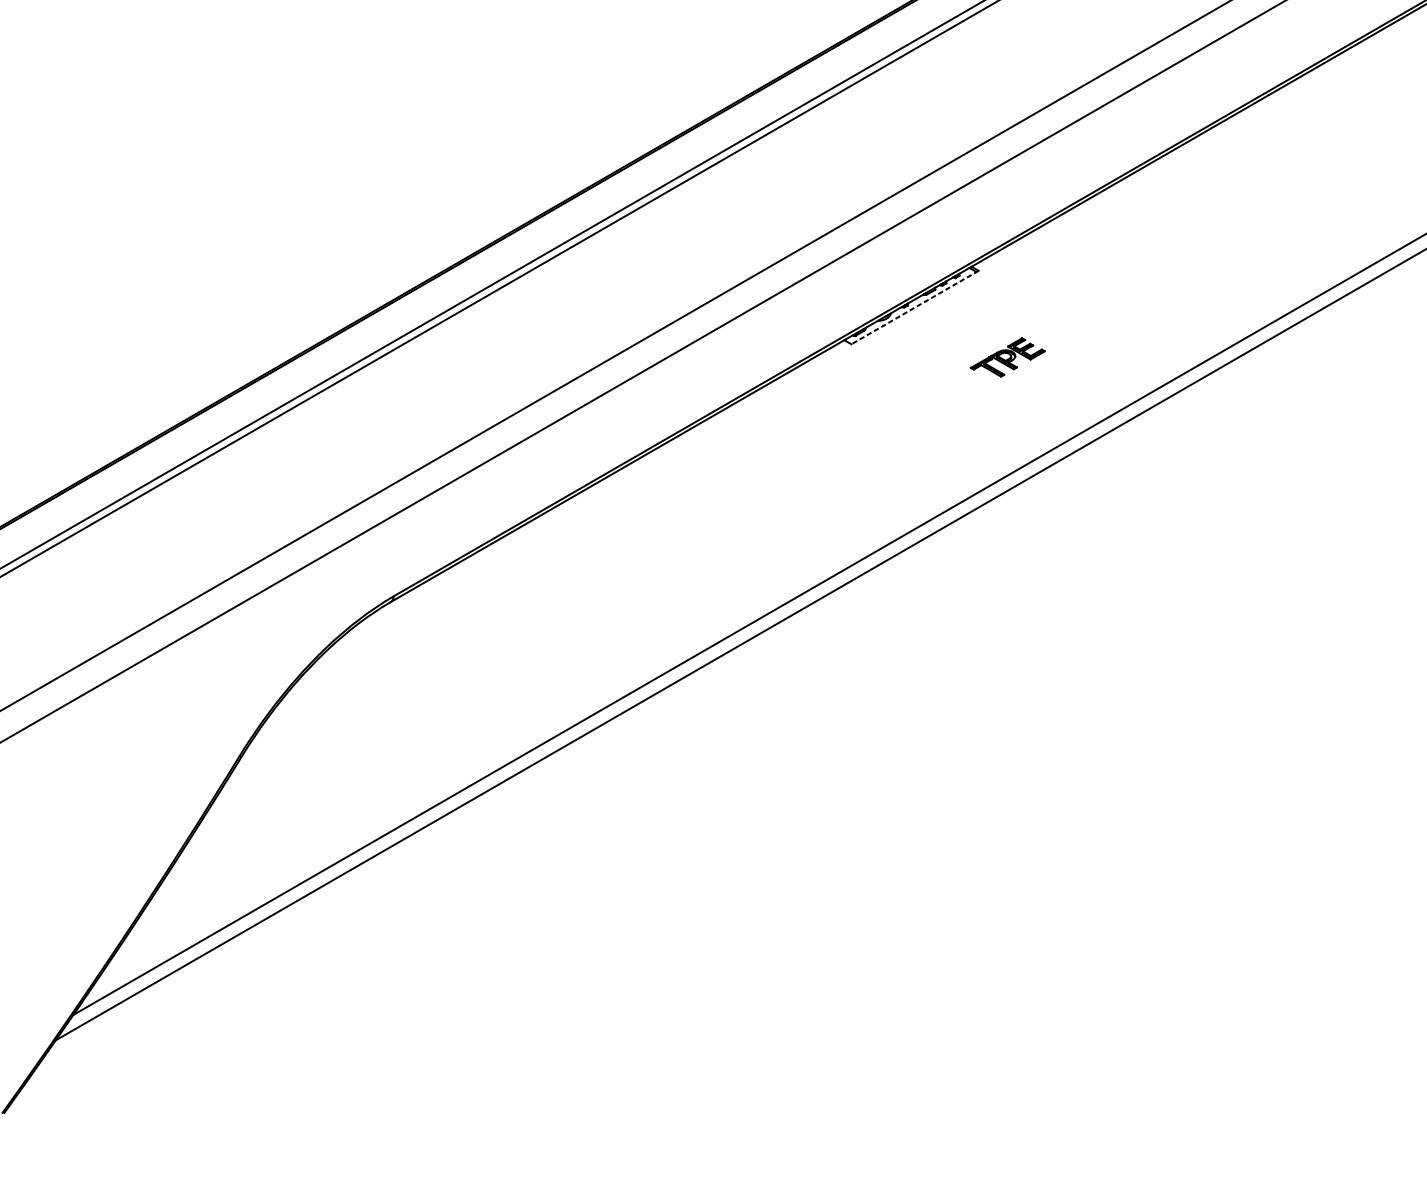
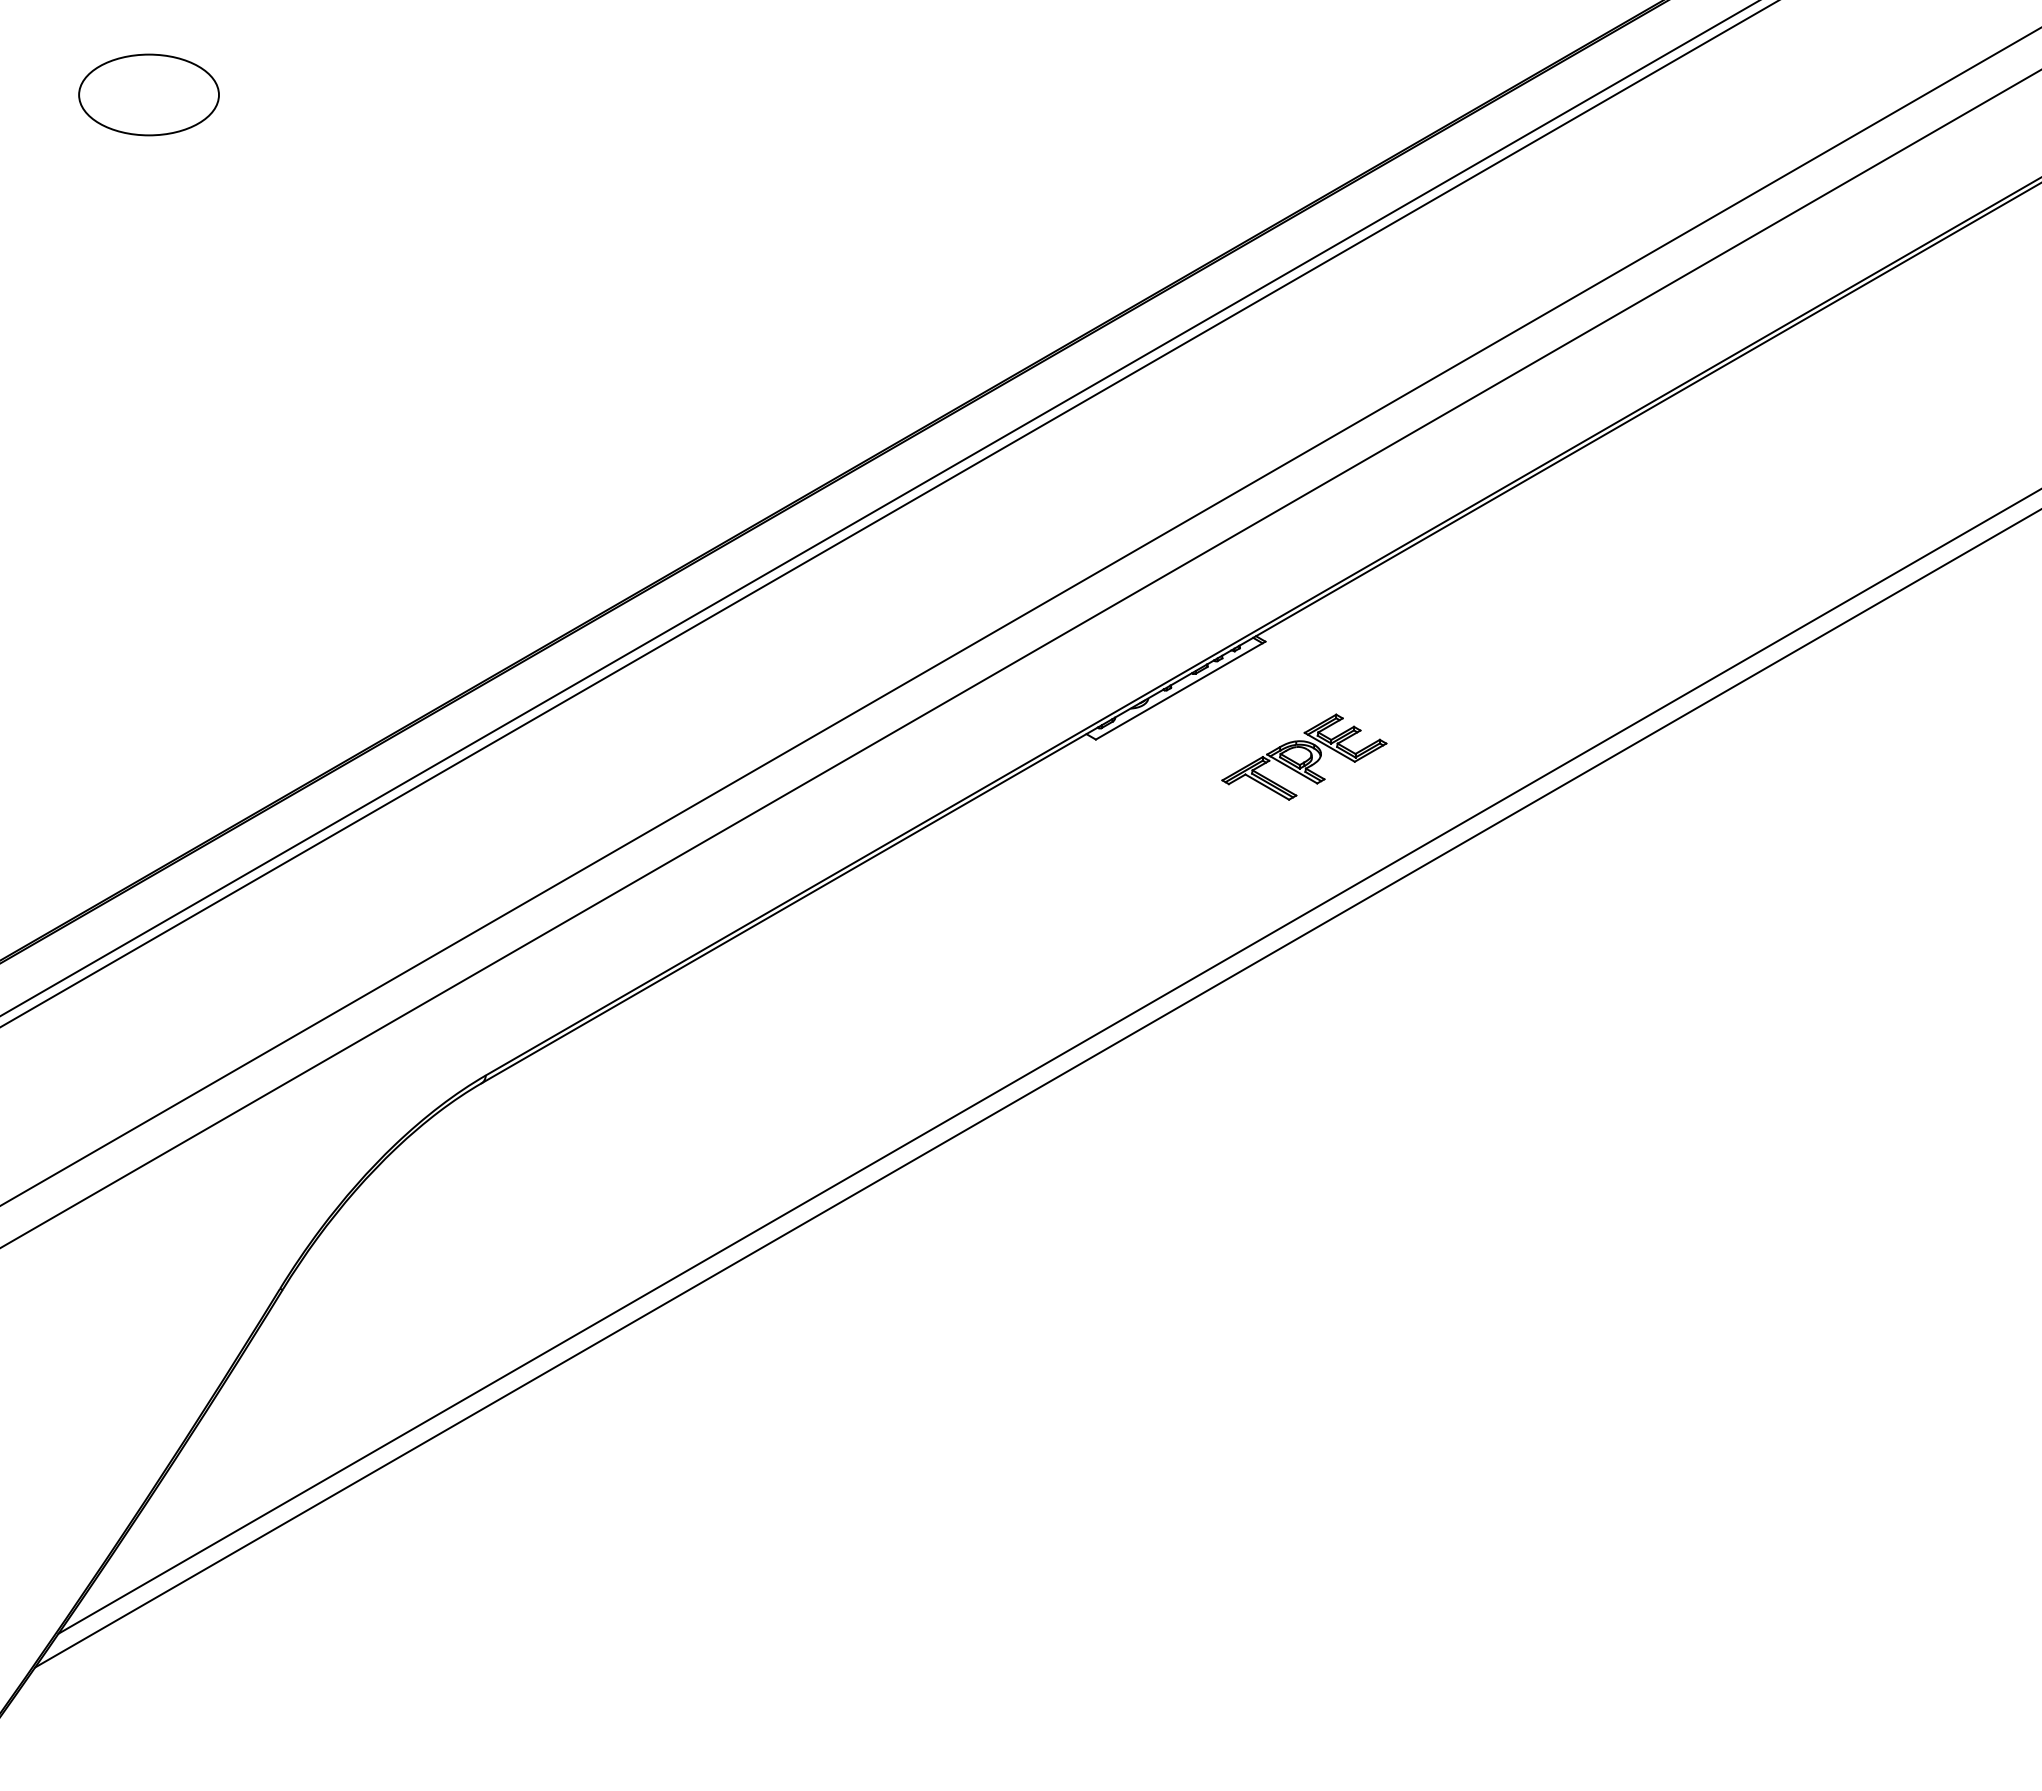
line: (914, 307) -> (1180, 690), dashed -> solid
part: (1007, 356) -> (1304, 756), size x1.67

